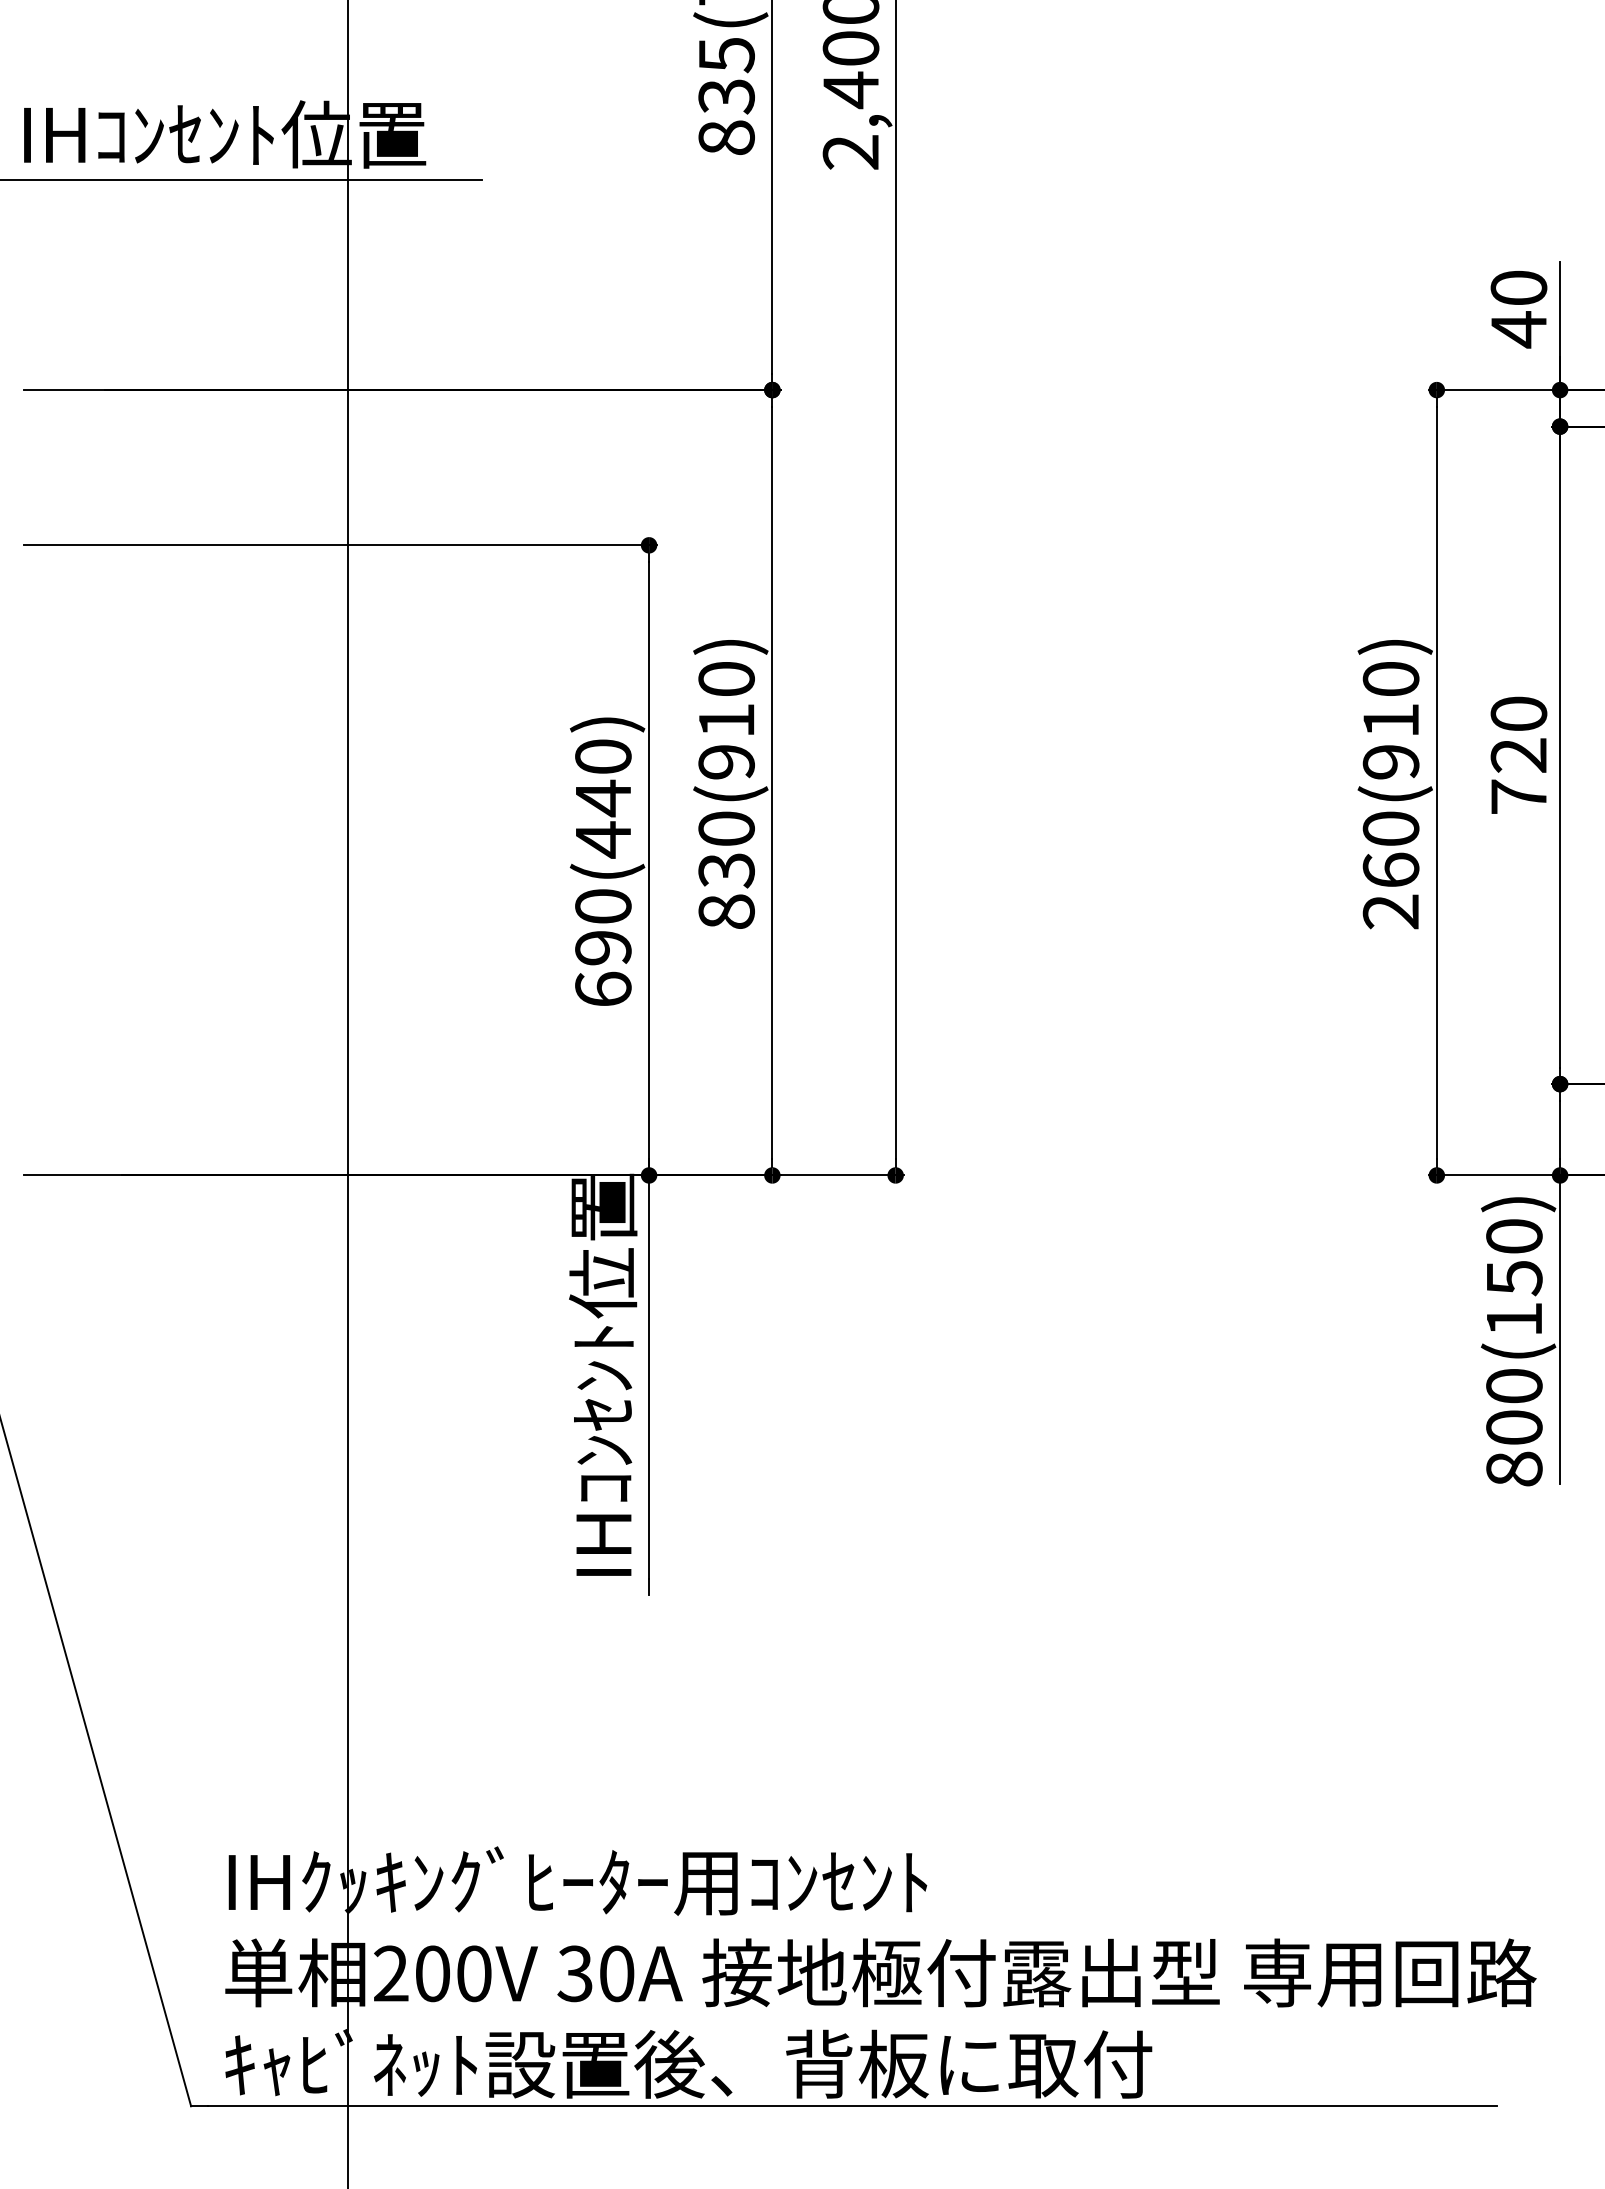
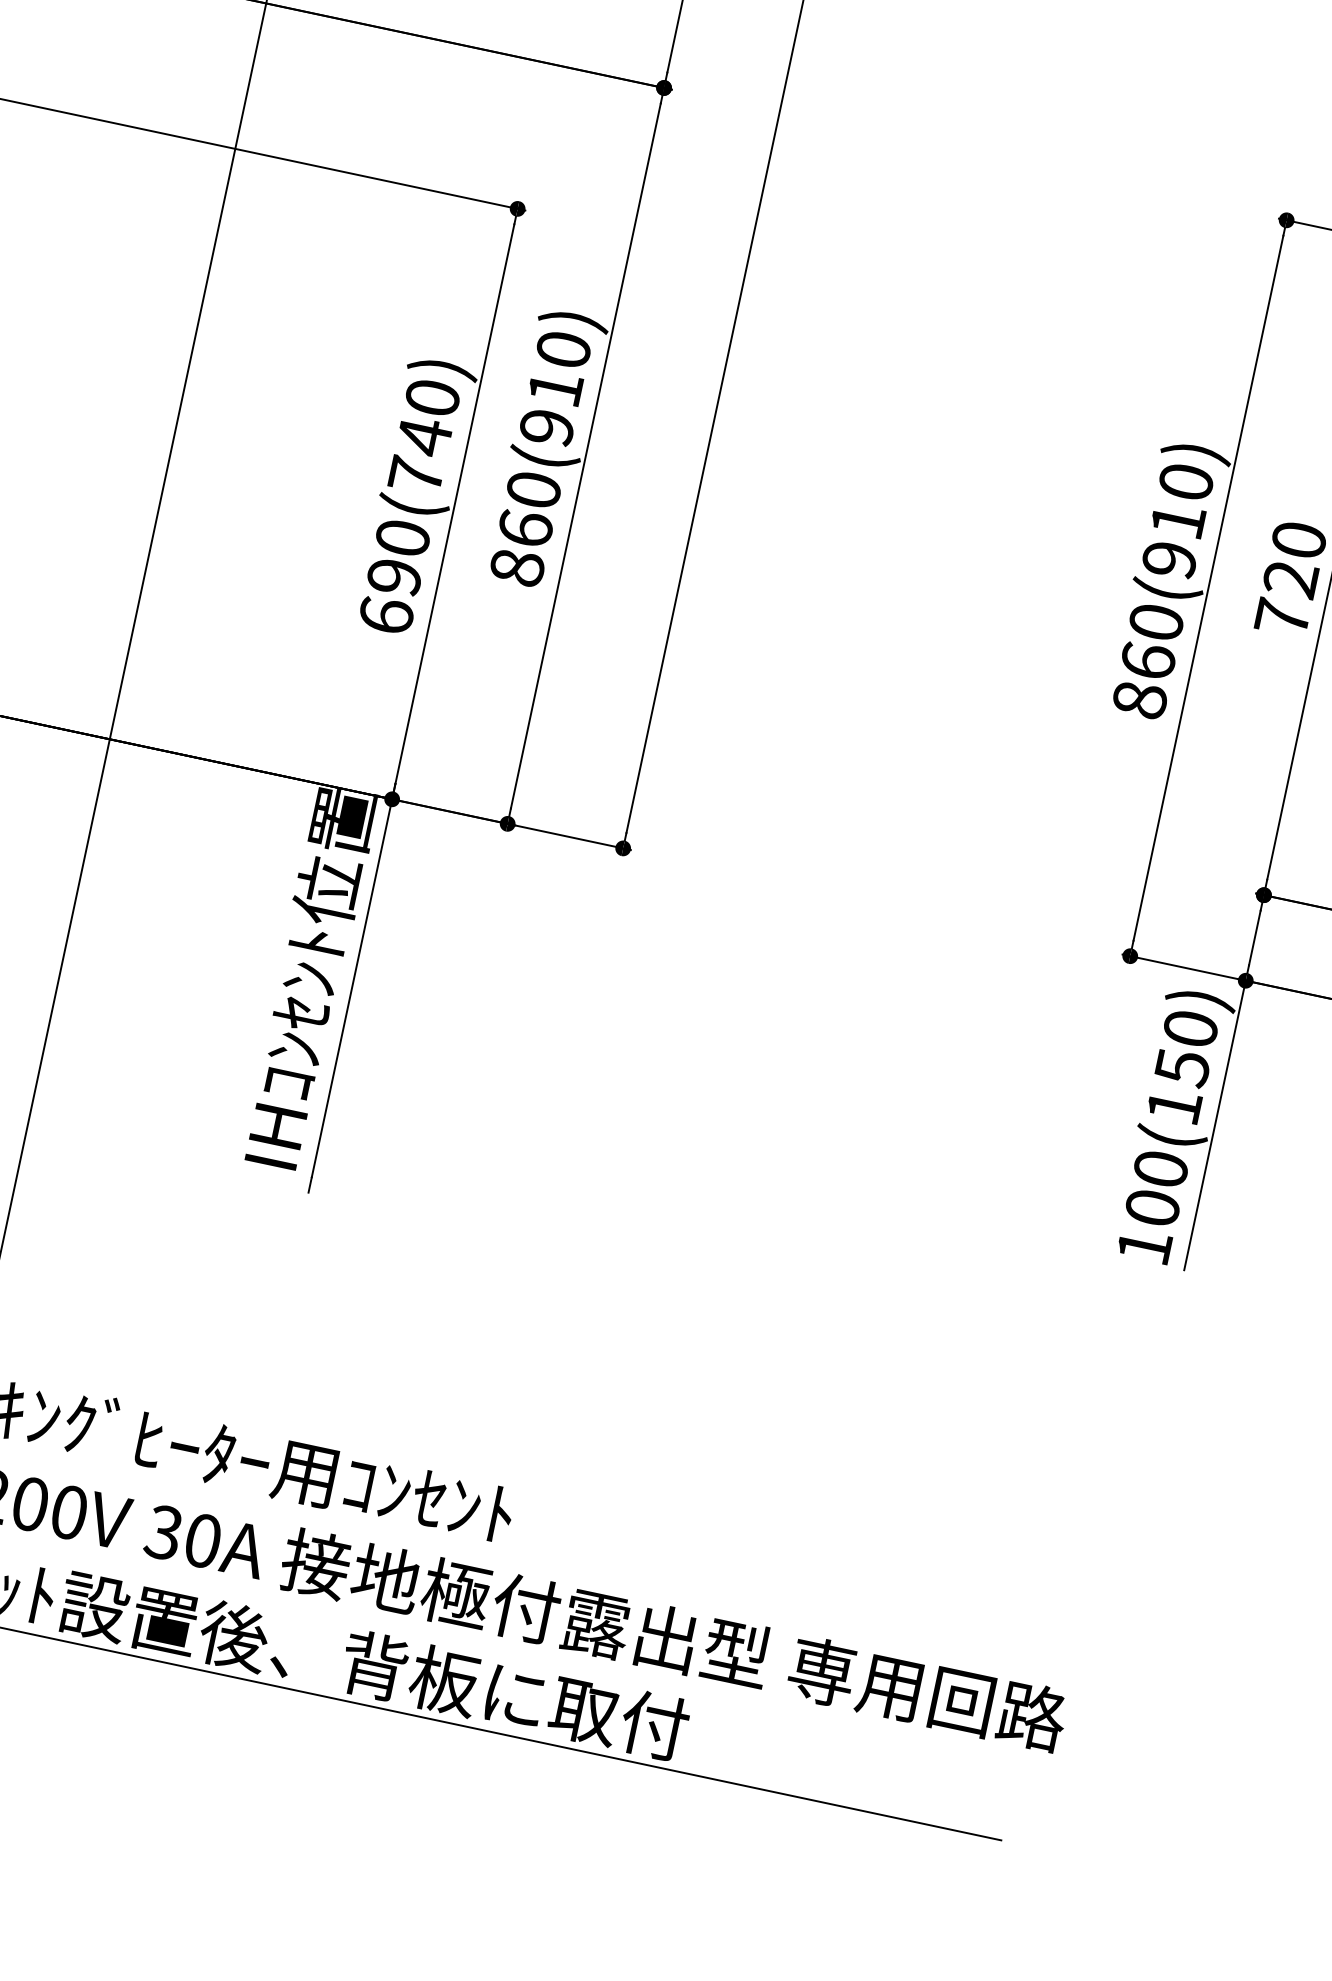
text: (603, 839) -> (416, 475), 690(440) -> 690(740)
text: (726, 870) -> (525, 528), 830(910) -> 860(910)
text: (1390, 911) -> (1139, 699), 260(910) -> 860(910)
text: (1514, 1468) -> (1144, 1246), 800(150) -> 100(150)

